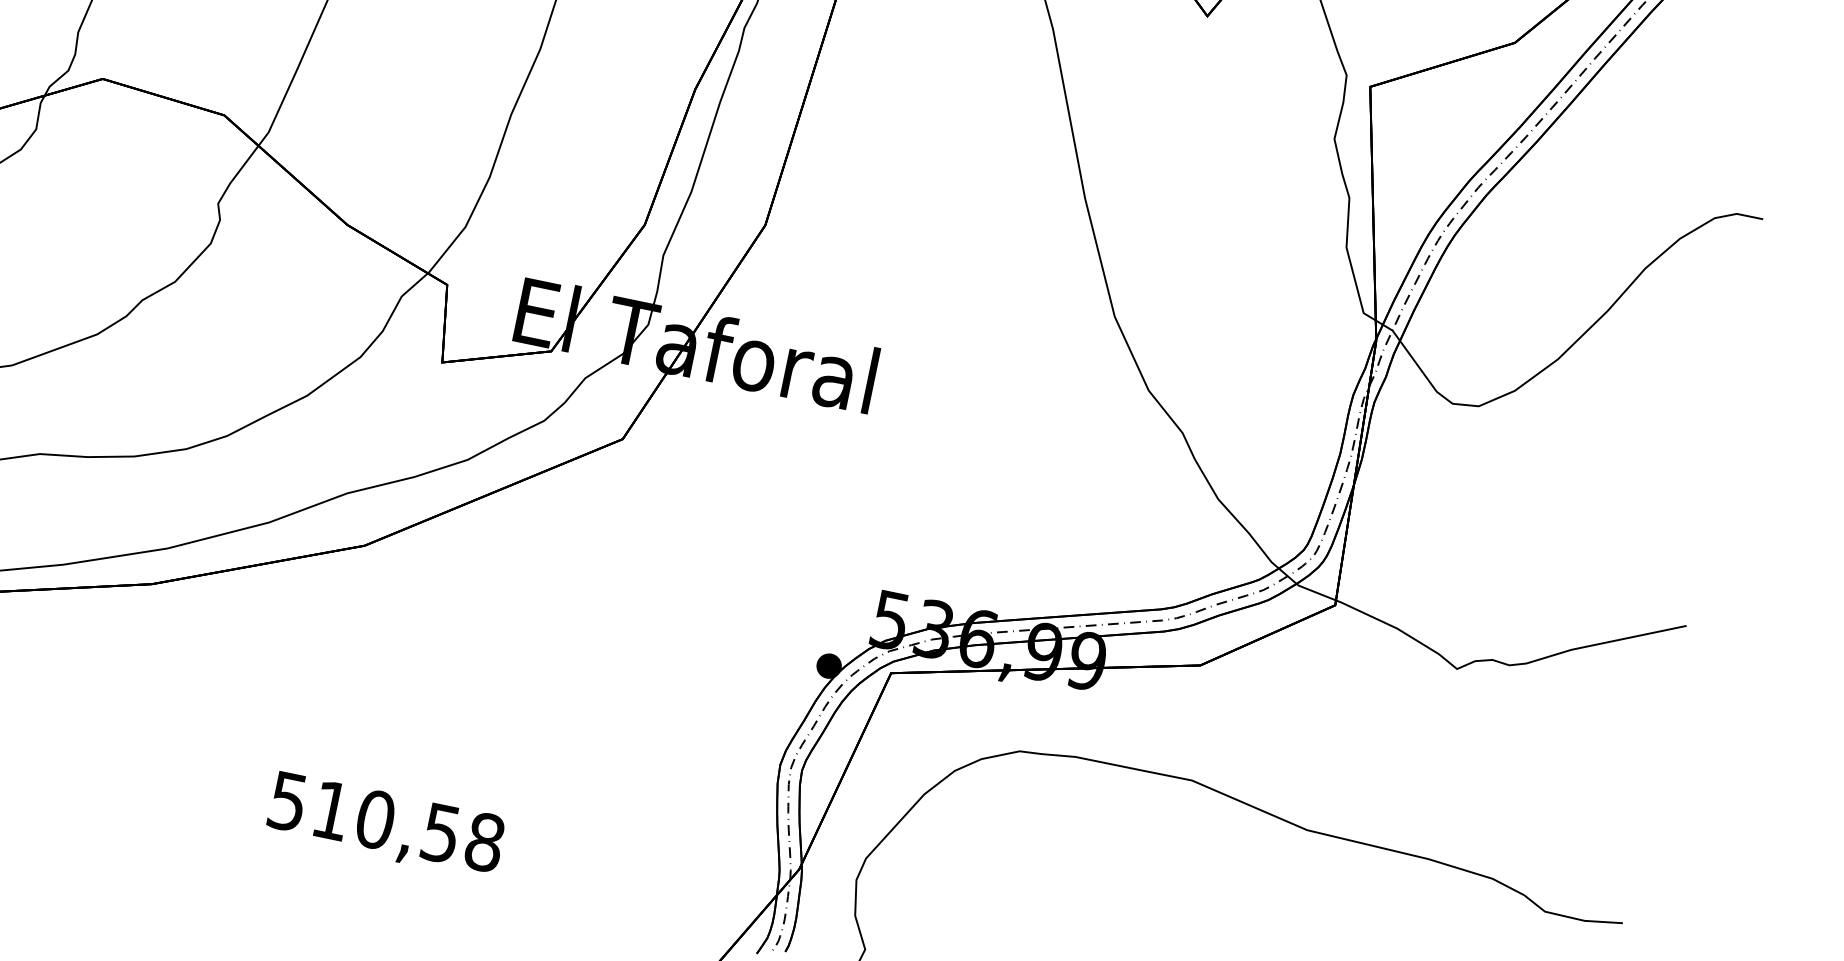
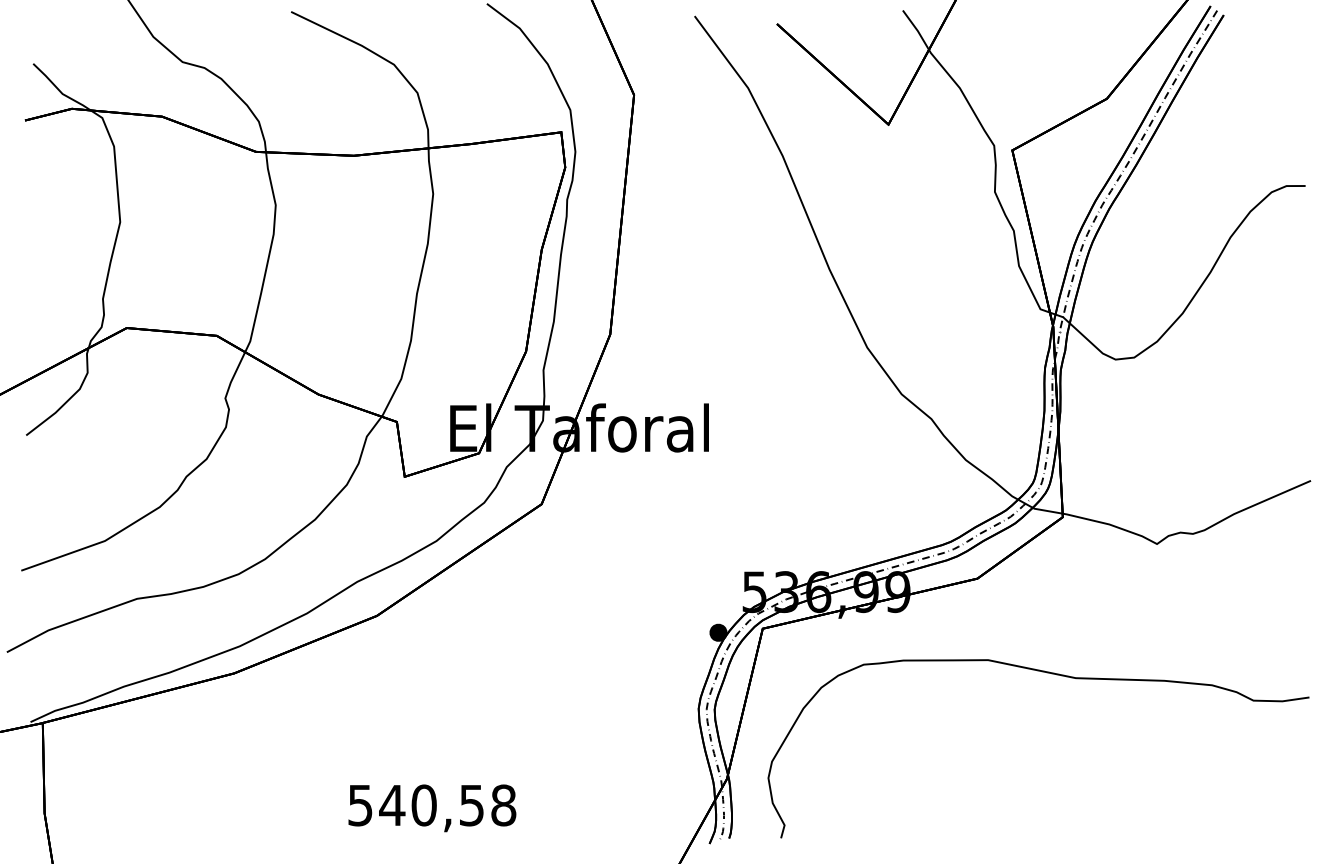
text: (331, 810) -> (392, 805), 510,58 -> 540,58

